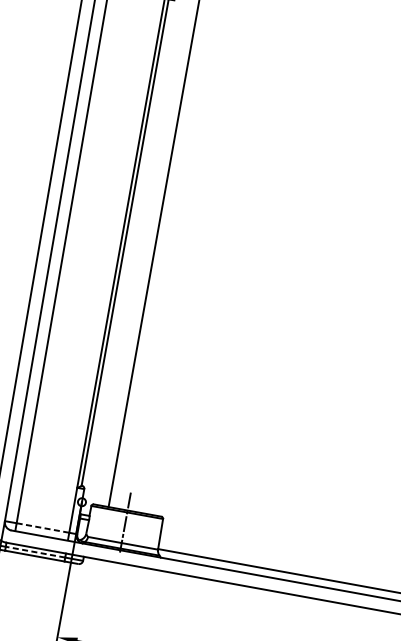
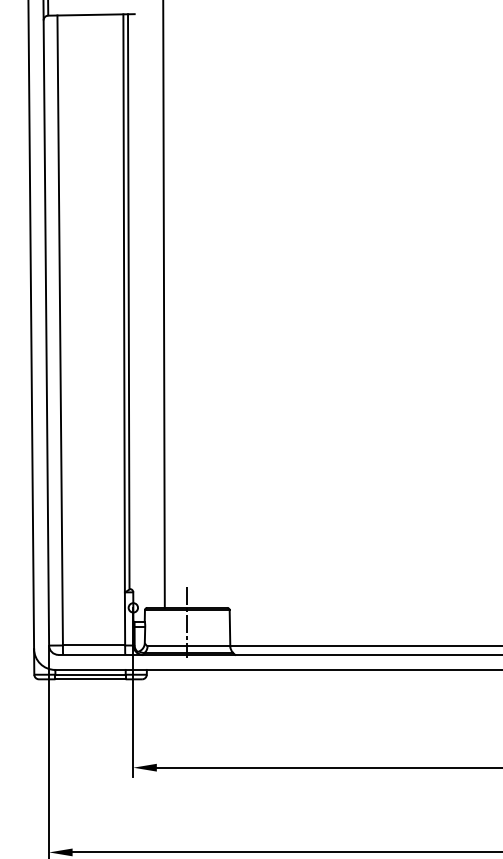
line: (43, 528) -> (94, 645), dashed -> solid
line: (35, 551) -> (90, 674), dashed -> solid

